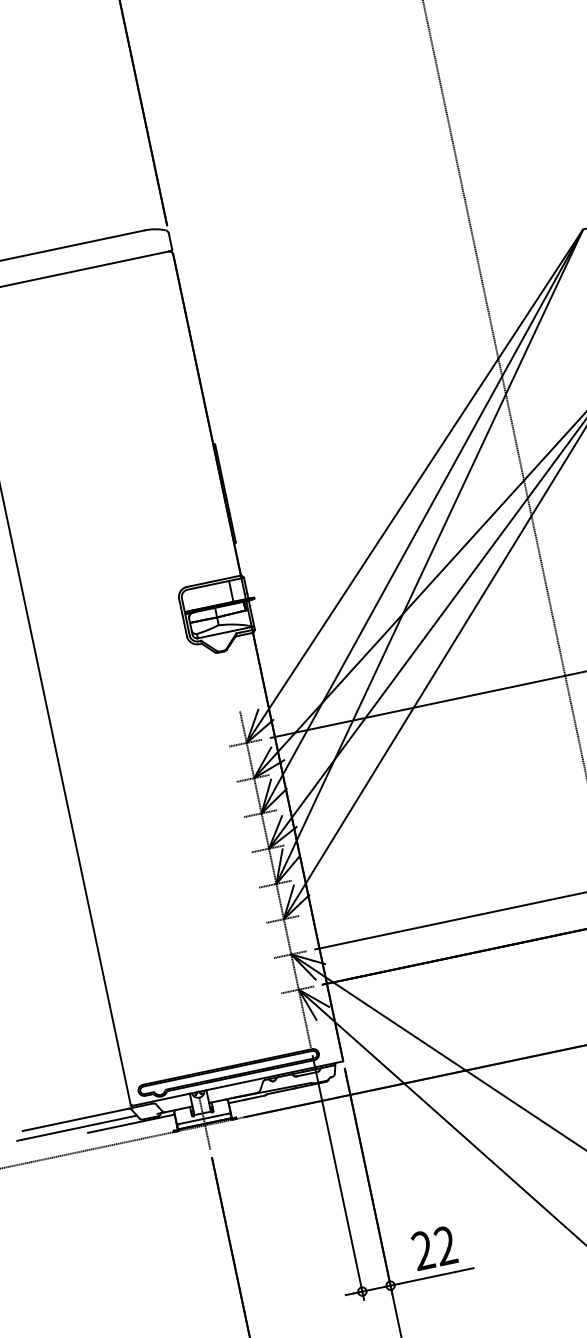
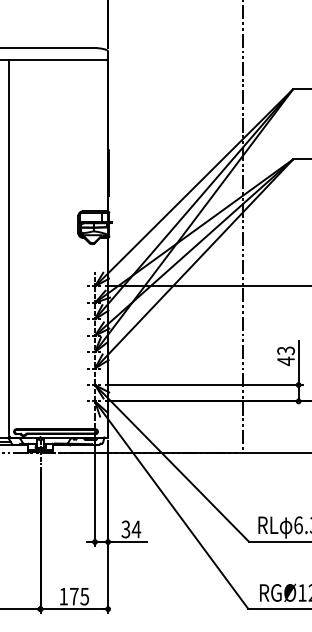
text: (435, 1248) -> (131, 529), 22 -> 34

